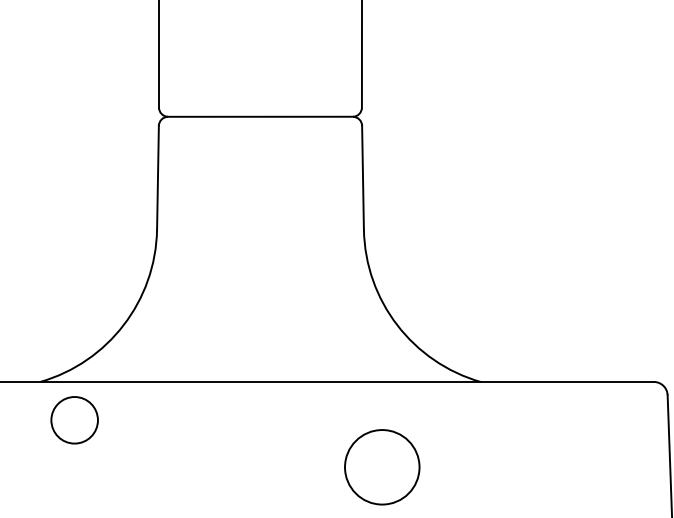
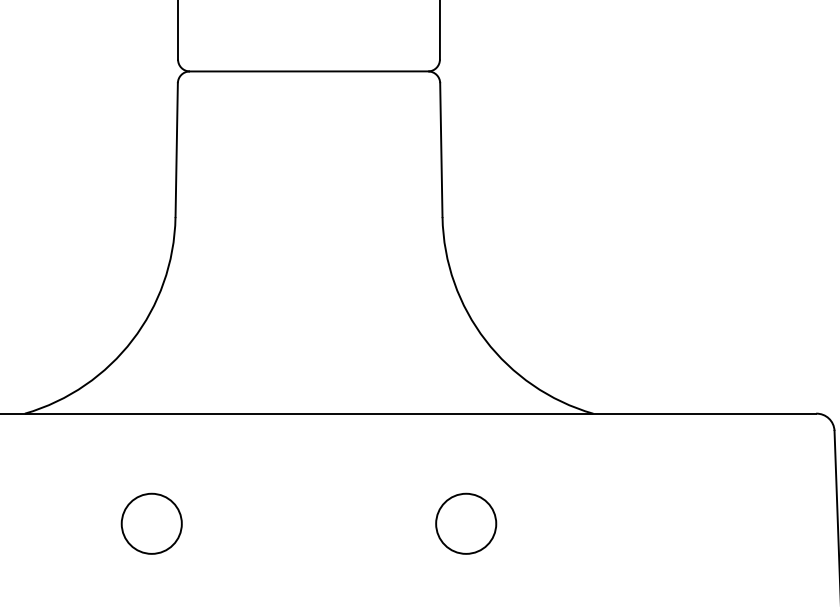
circle: (74, 420) -> (151, 524), moved
circle: (381, 467) -> (465, 524), size x0.62

